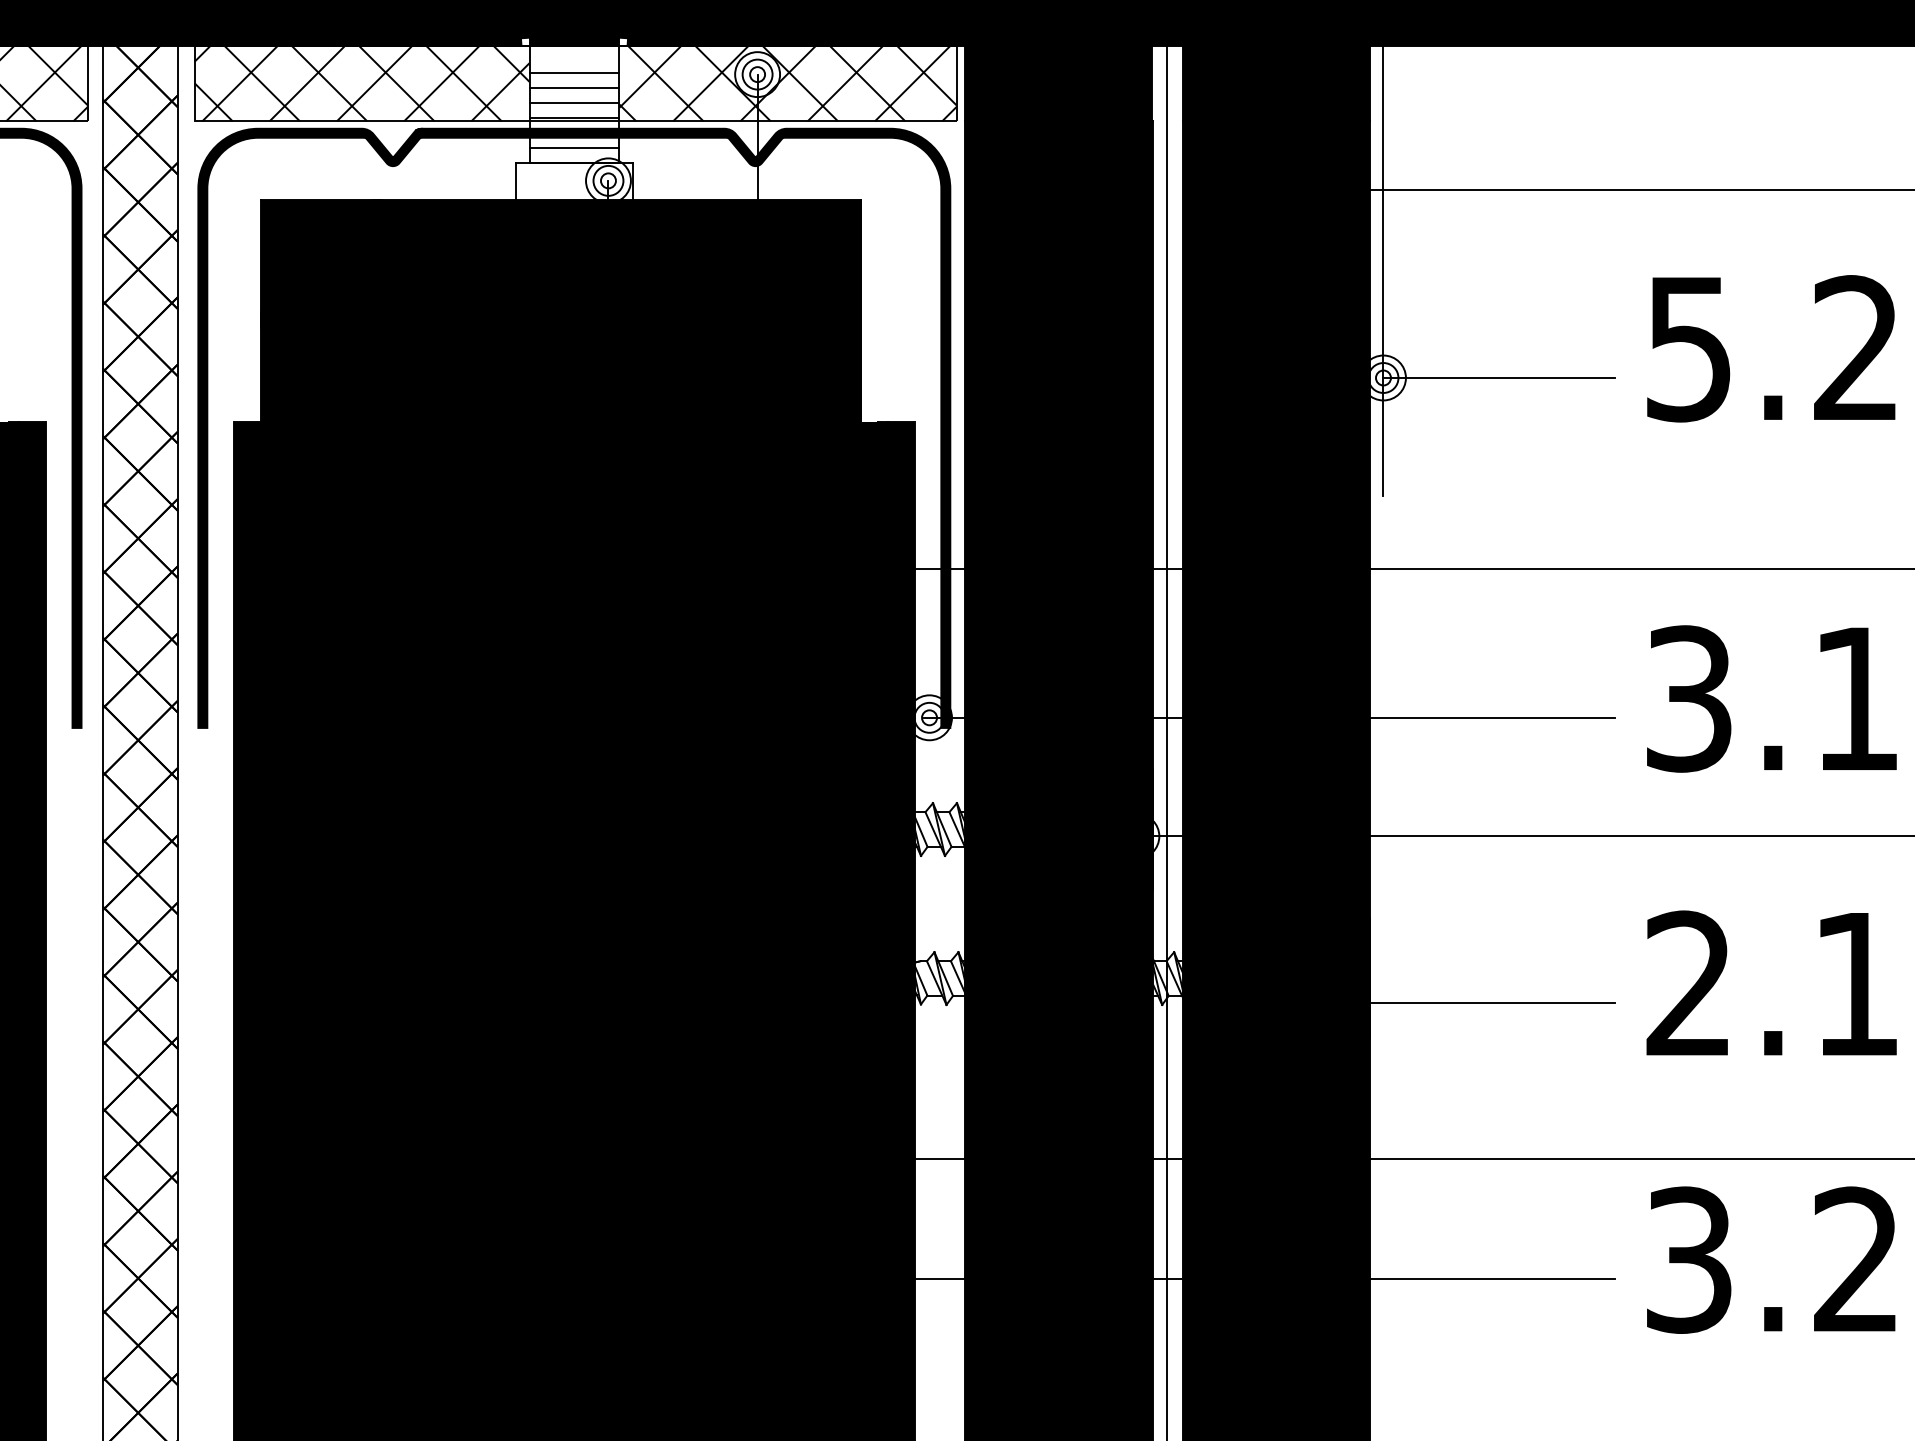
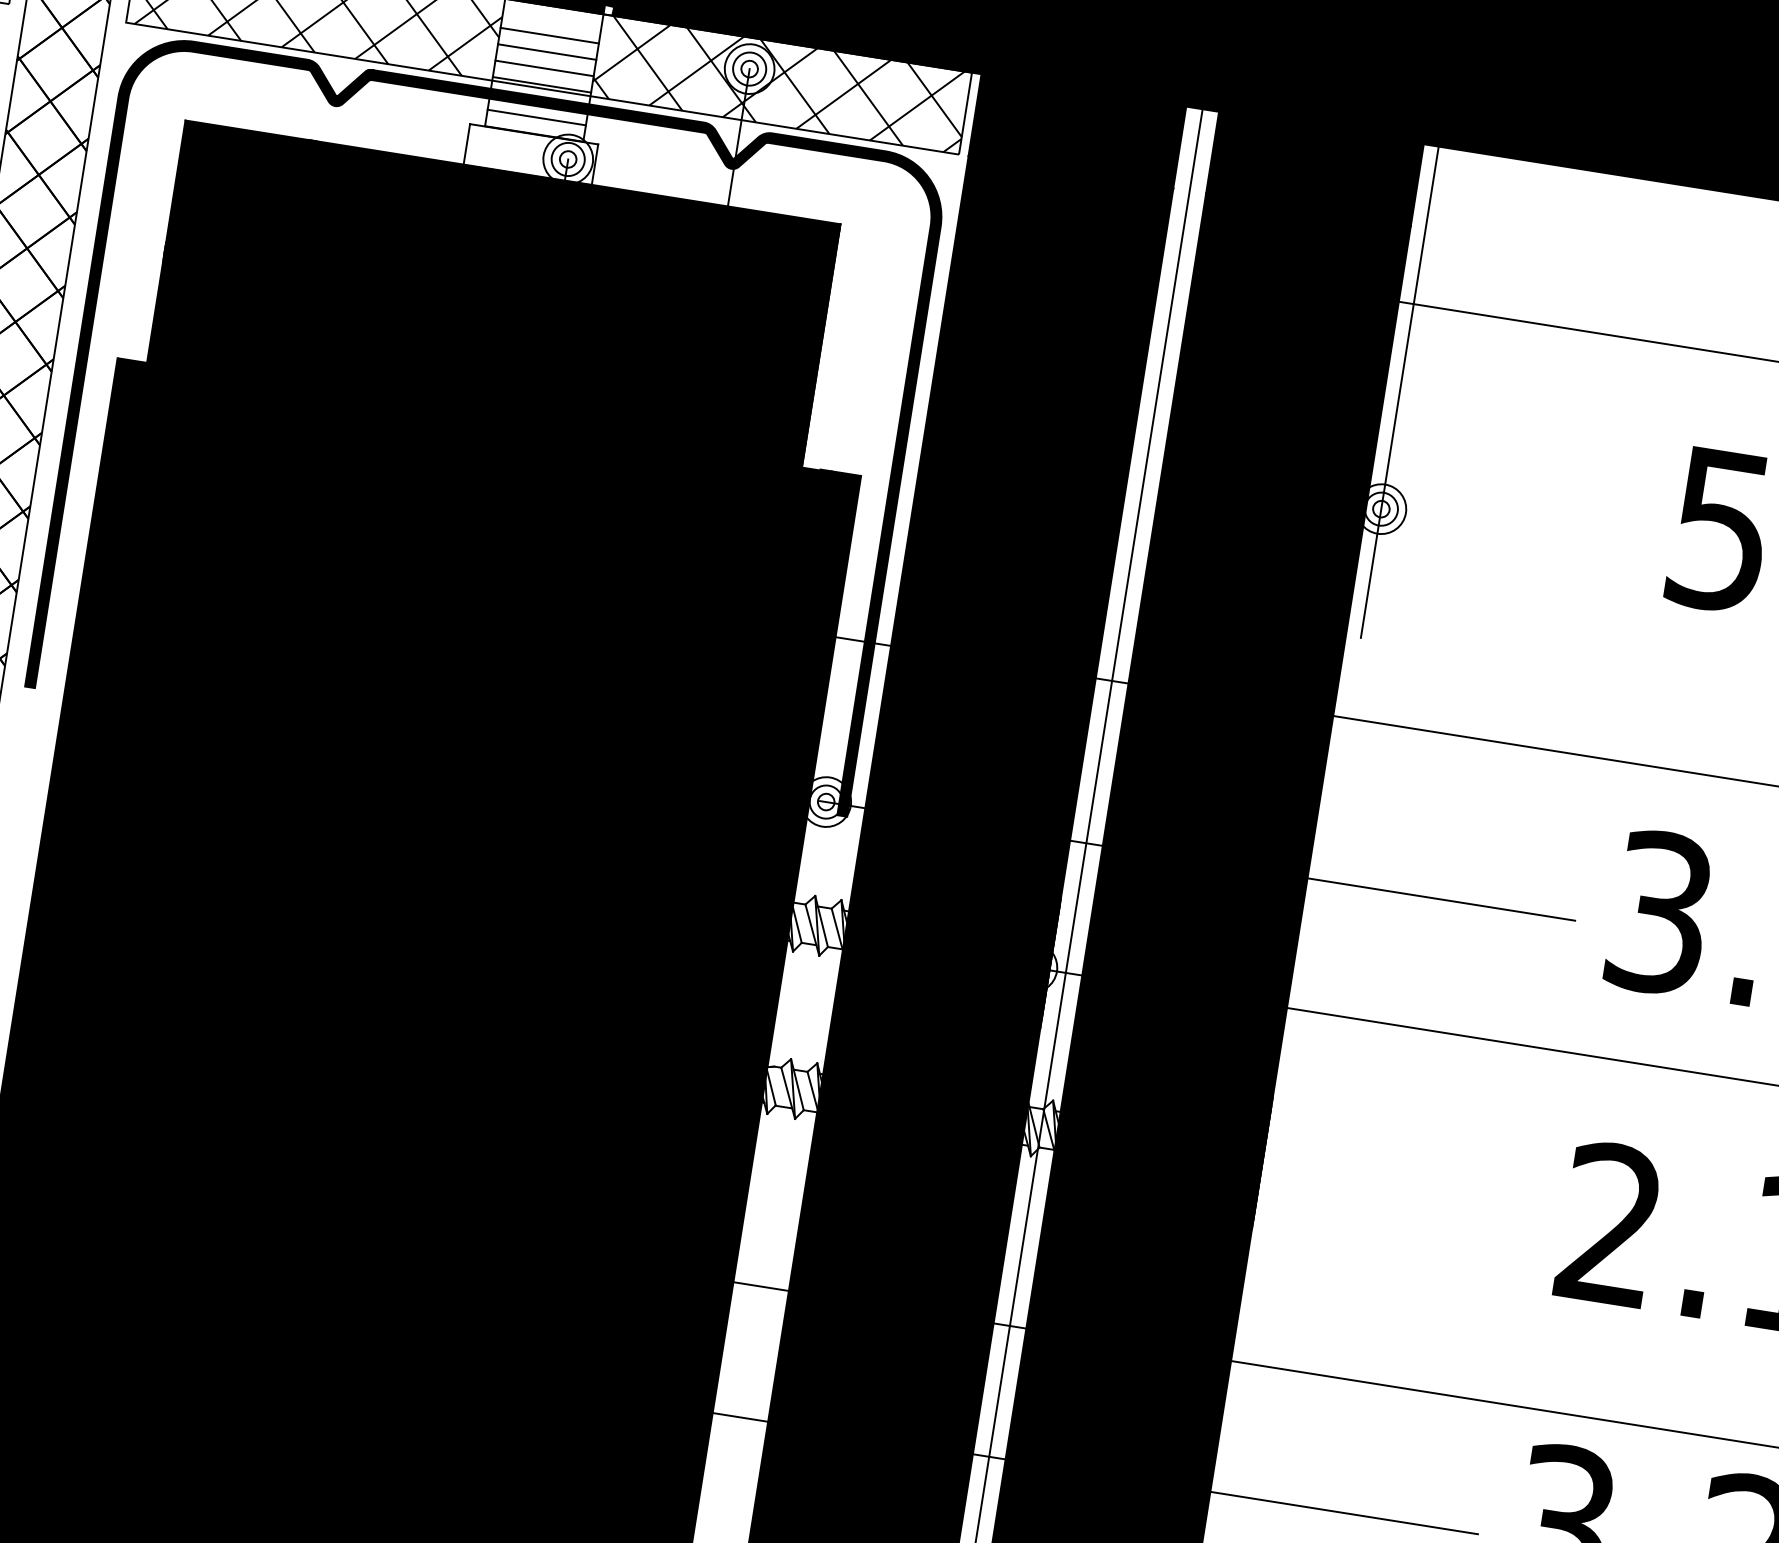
line: (1498, 378) -> (1507, 529), removed
line: (1467, 1003) -> (1364, 1207), removed

